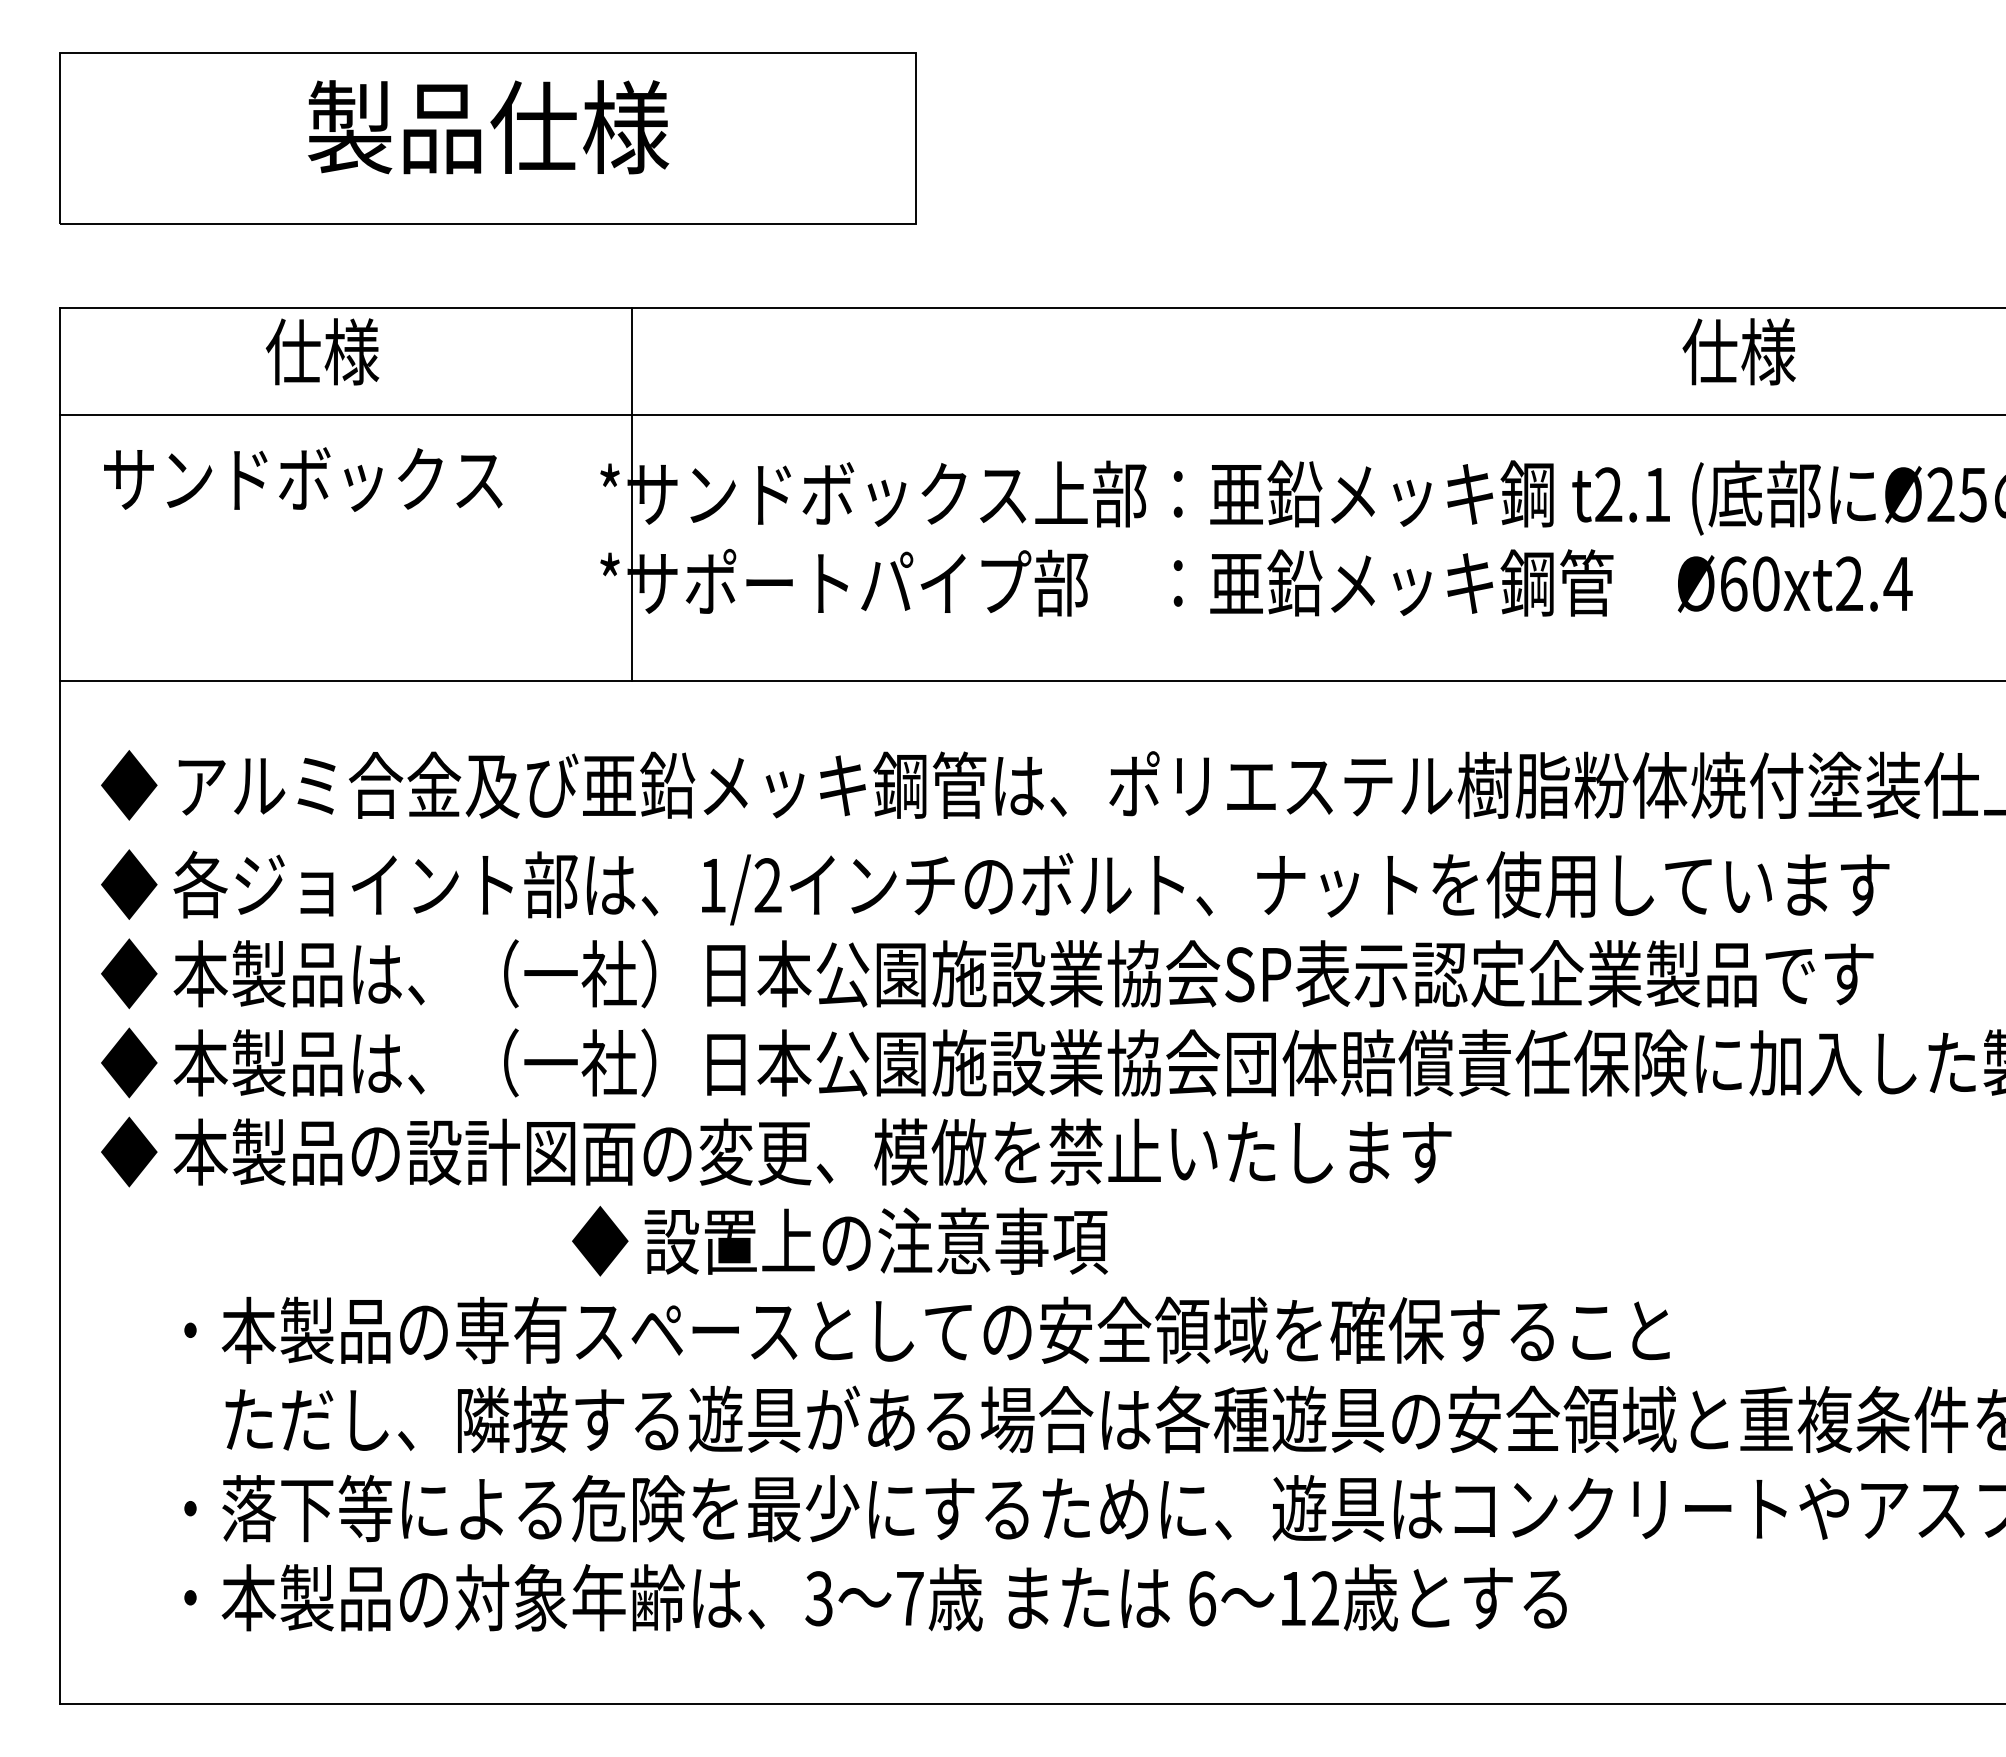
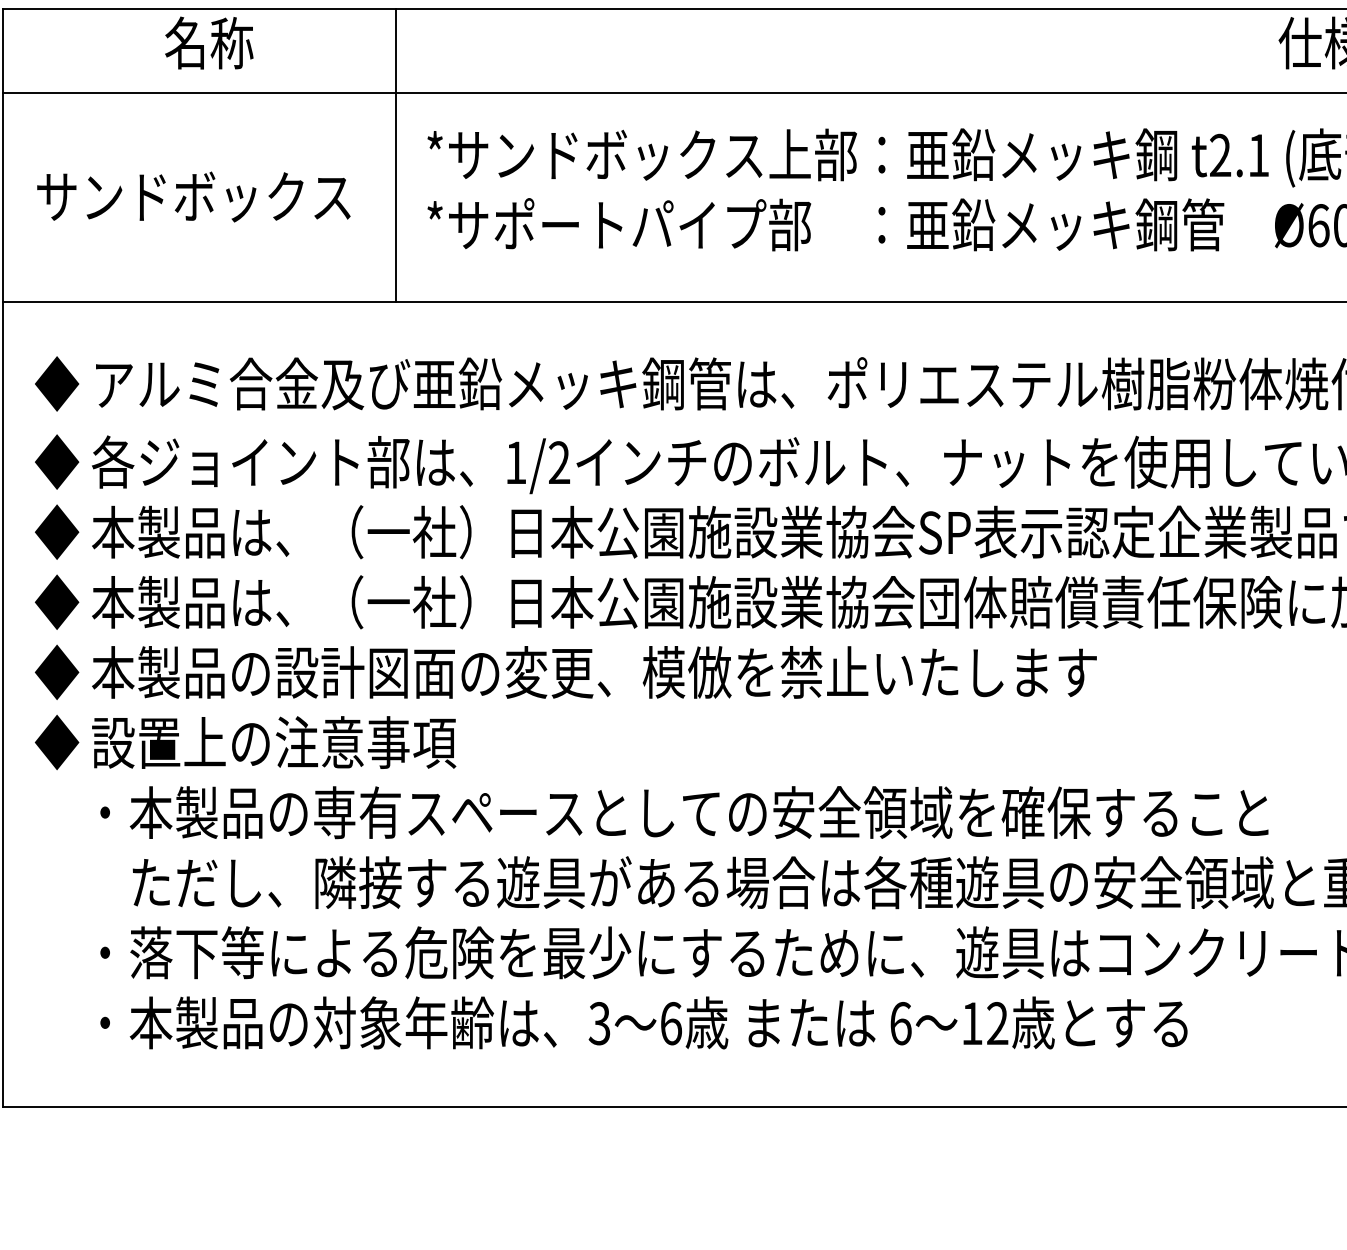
text: (322, 351) -> (209, 42), 仕様 -> 名称
text: (303, 479) -> (194, 196), moved
line: (631, 494) -> (395, 155), moved
text: (839, 1241) -> (245, 742), moved
text: (910, 1598) -> (671, 1023), 7 -> 6

